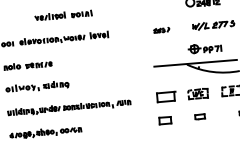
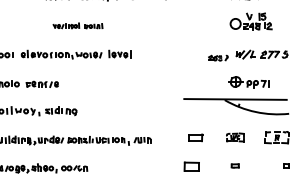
part: (63, 15) -> (77, 25), size x0.7
part: (161, 29) -> (218, 57), moved
part: (198, 93) -> (235, 137), size x0.7
part: (166, 96) -> (196, 137), size x0.6
part: (200, 116) -> (235, 165), size x0.6

